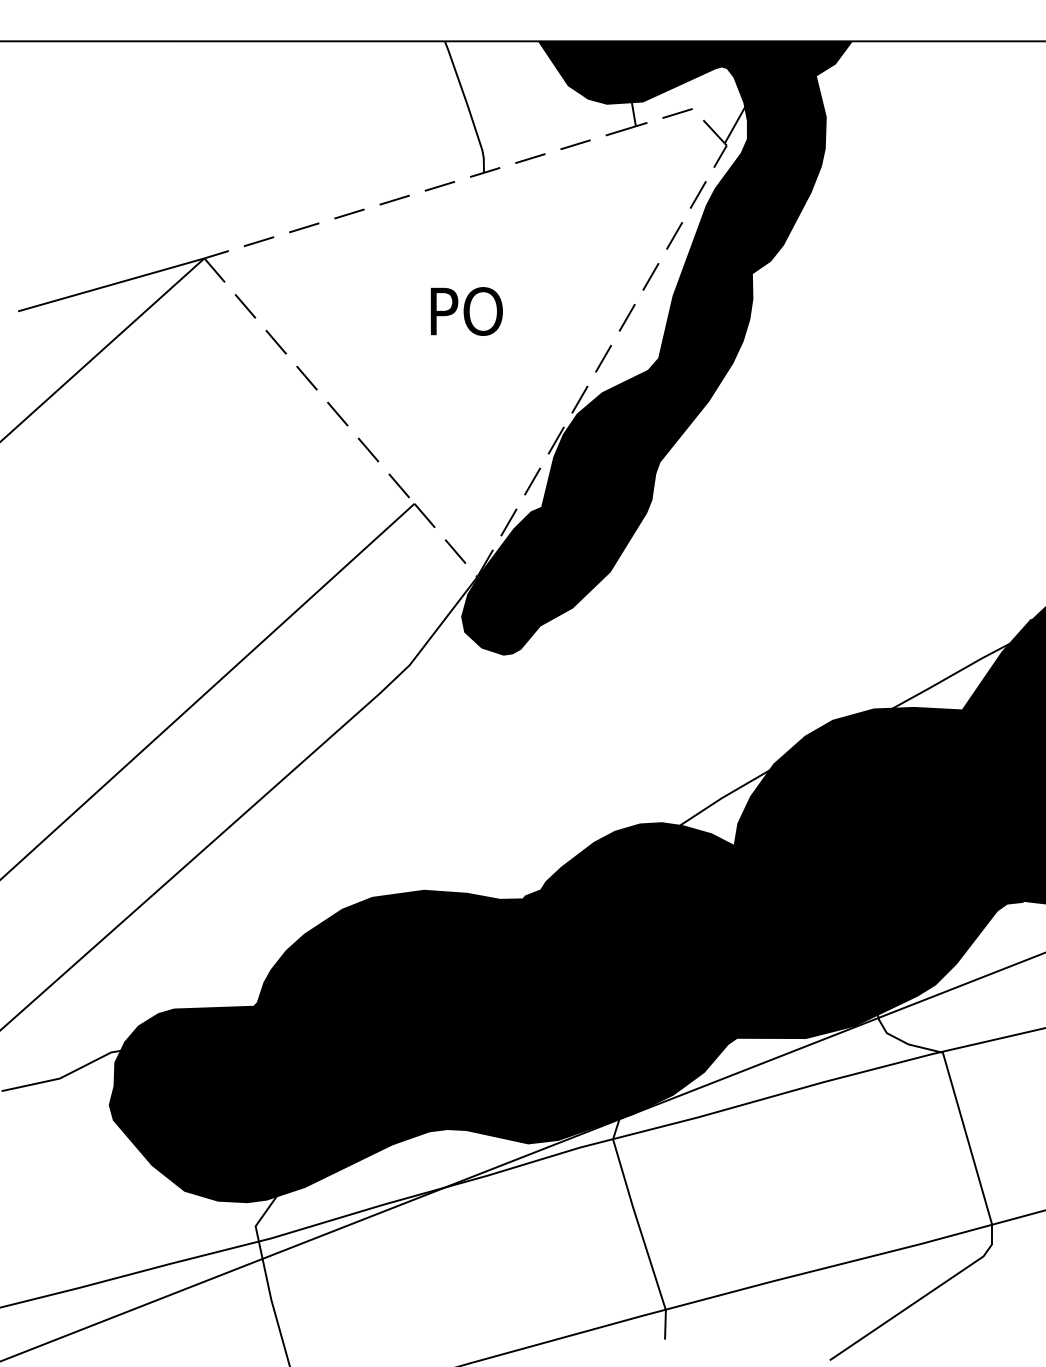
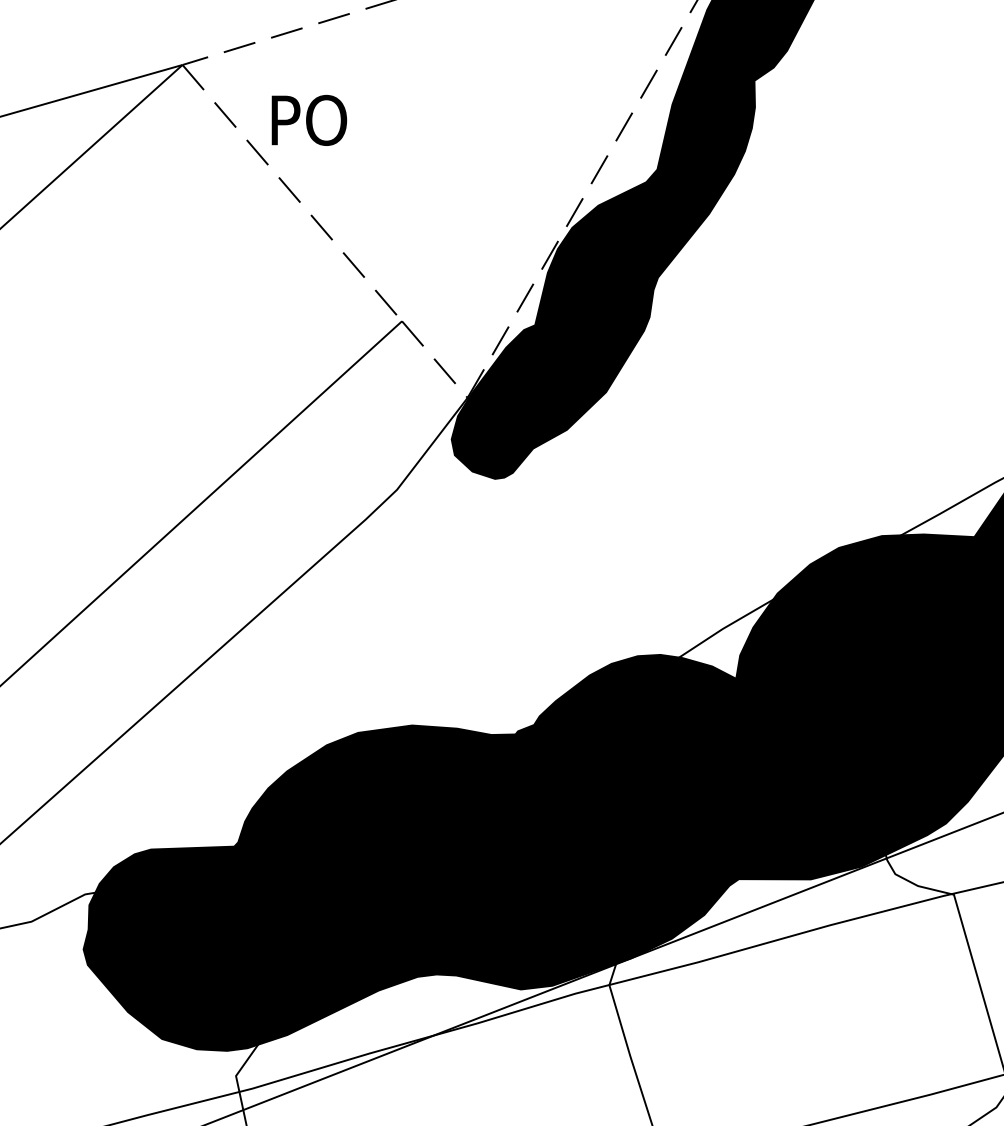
text: (466, 311) -> (309, 120), moved

